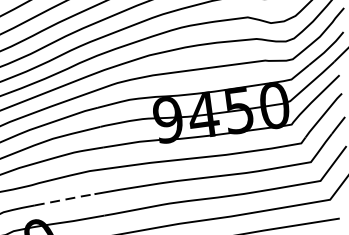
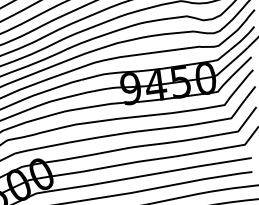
line: (65, 199) -> (58, 144), dashed -> solid

